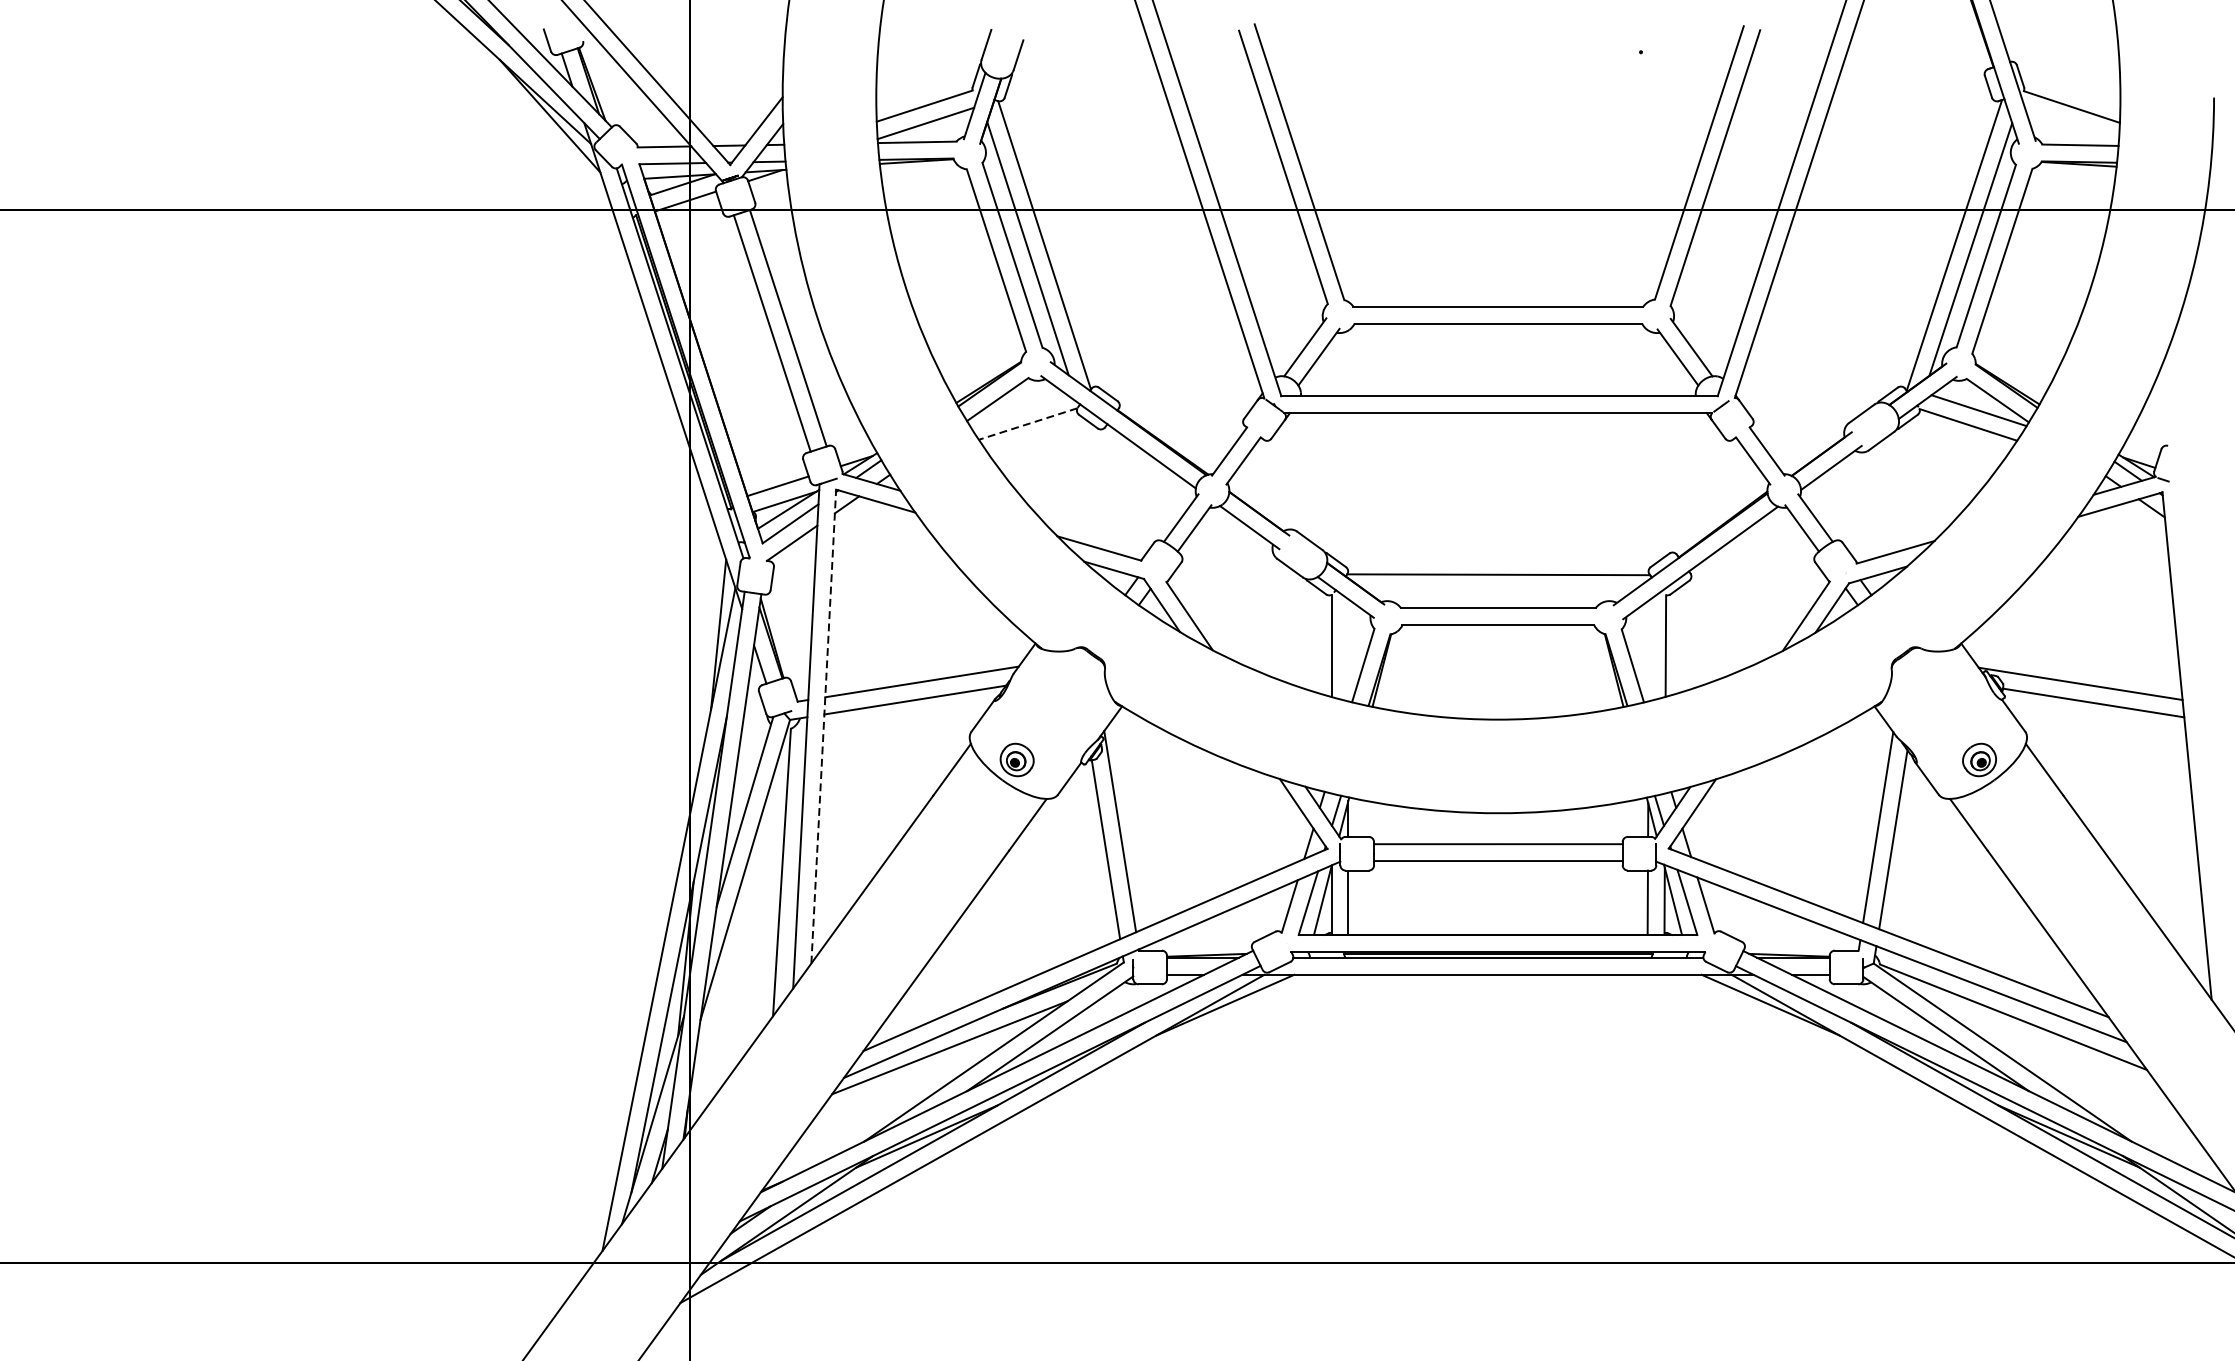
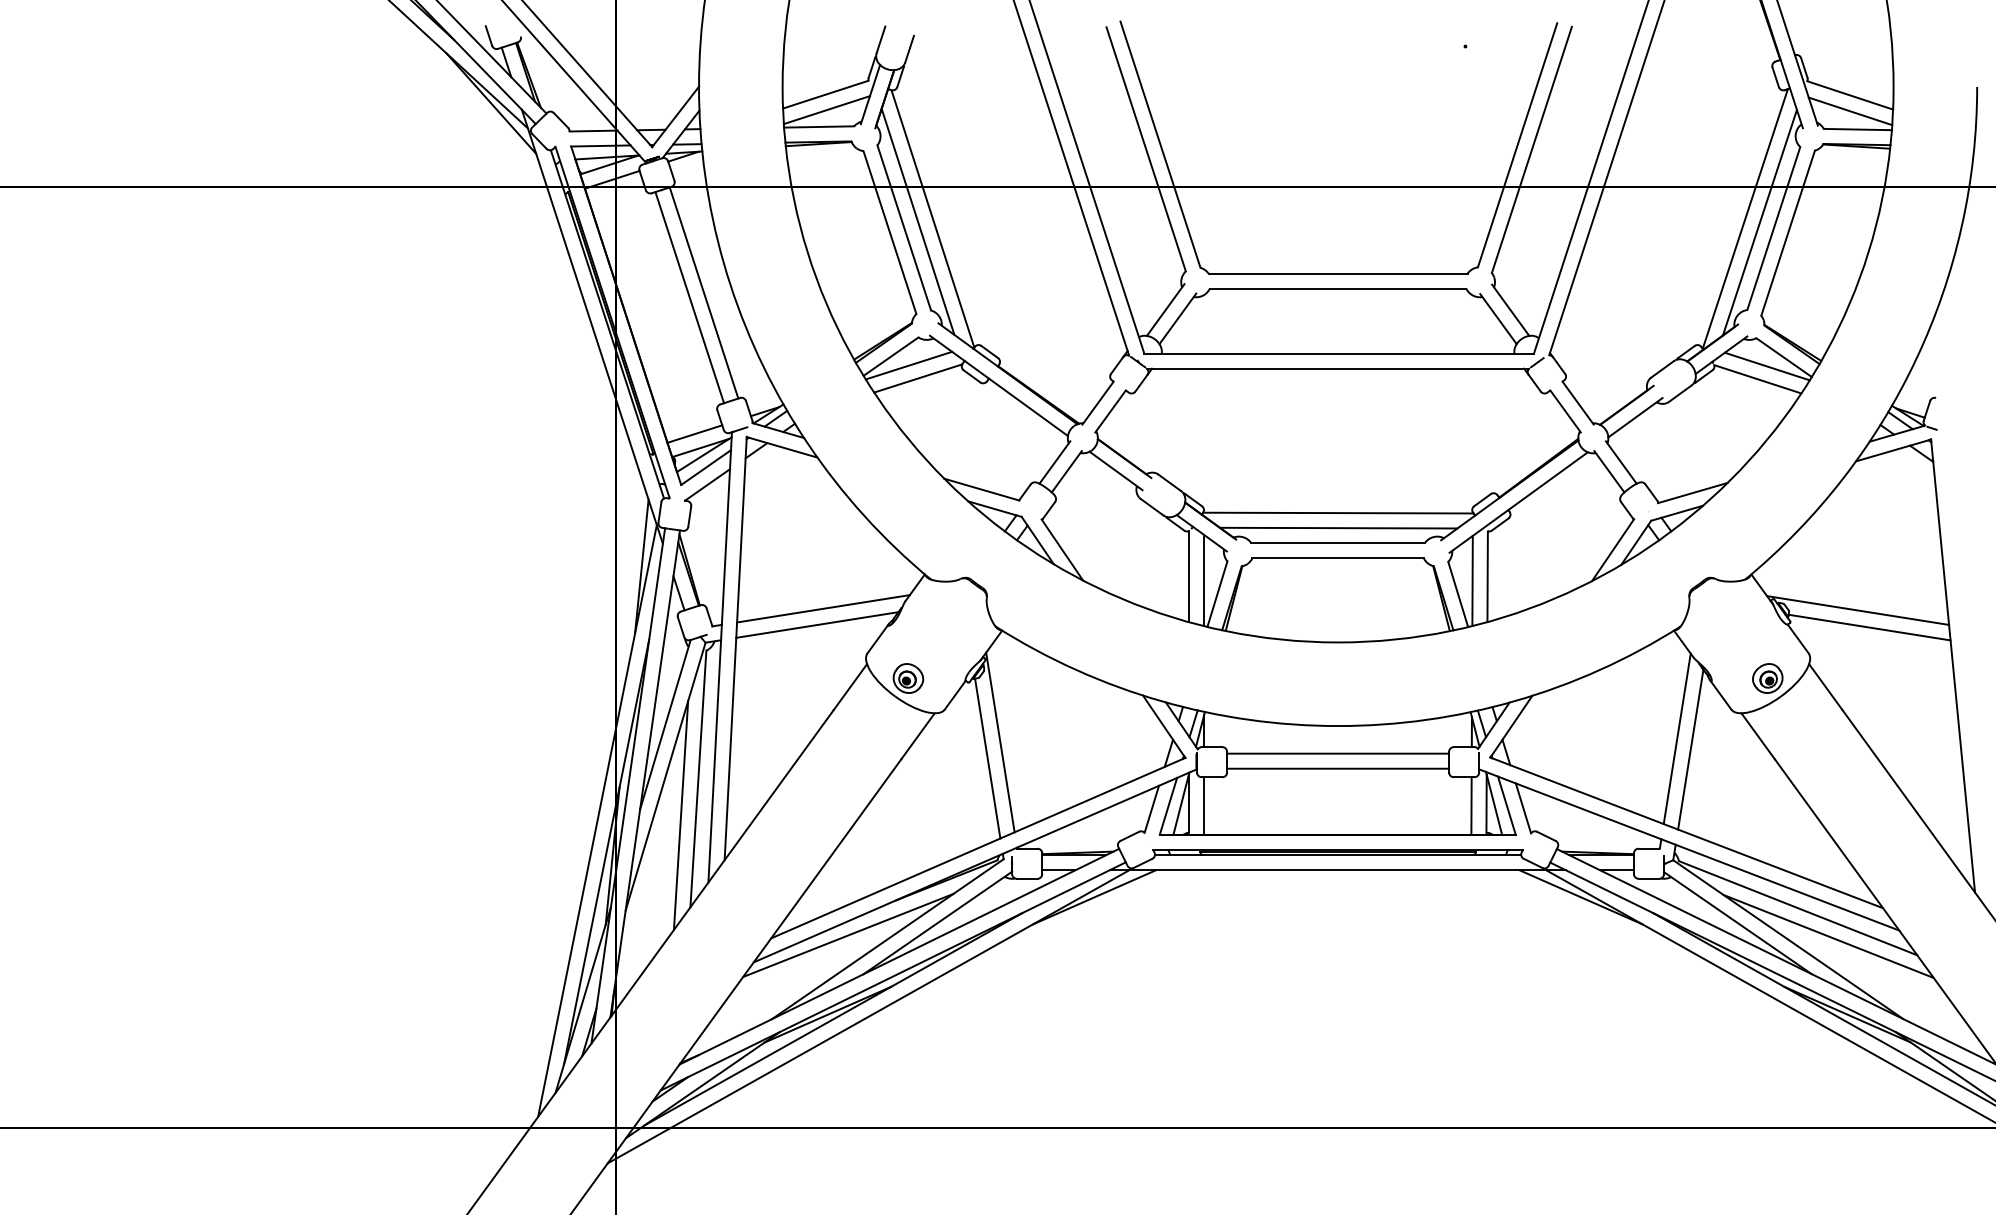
line: (2072, 125) -> (1850, 111), added
line: (1017, 409) -> (908, 365), added
line: (1027, 424) -> (917, 378), dashed -> solid
line: (1498, 590) -> (1338, 527), added
line: (1348, 650) -> (1204, 580), added
line: (1648, 650) -> (1472, 580), added
line: (823, 726) -> (735, 648), dashed -> solid
line: (761, 913) -> (680, 815), added
line: (2047, 1048) -> (1828, 936), added

